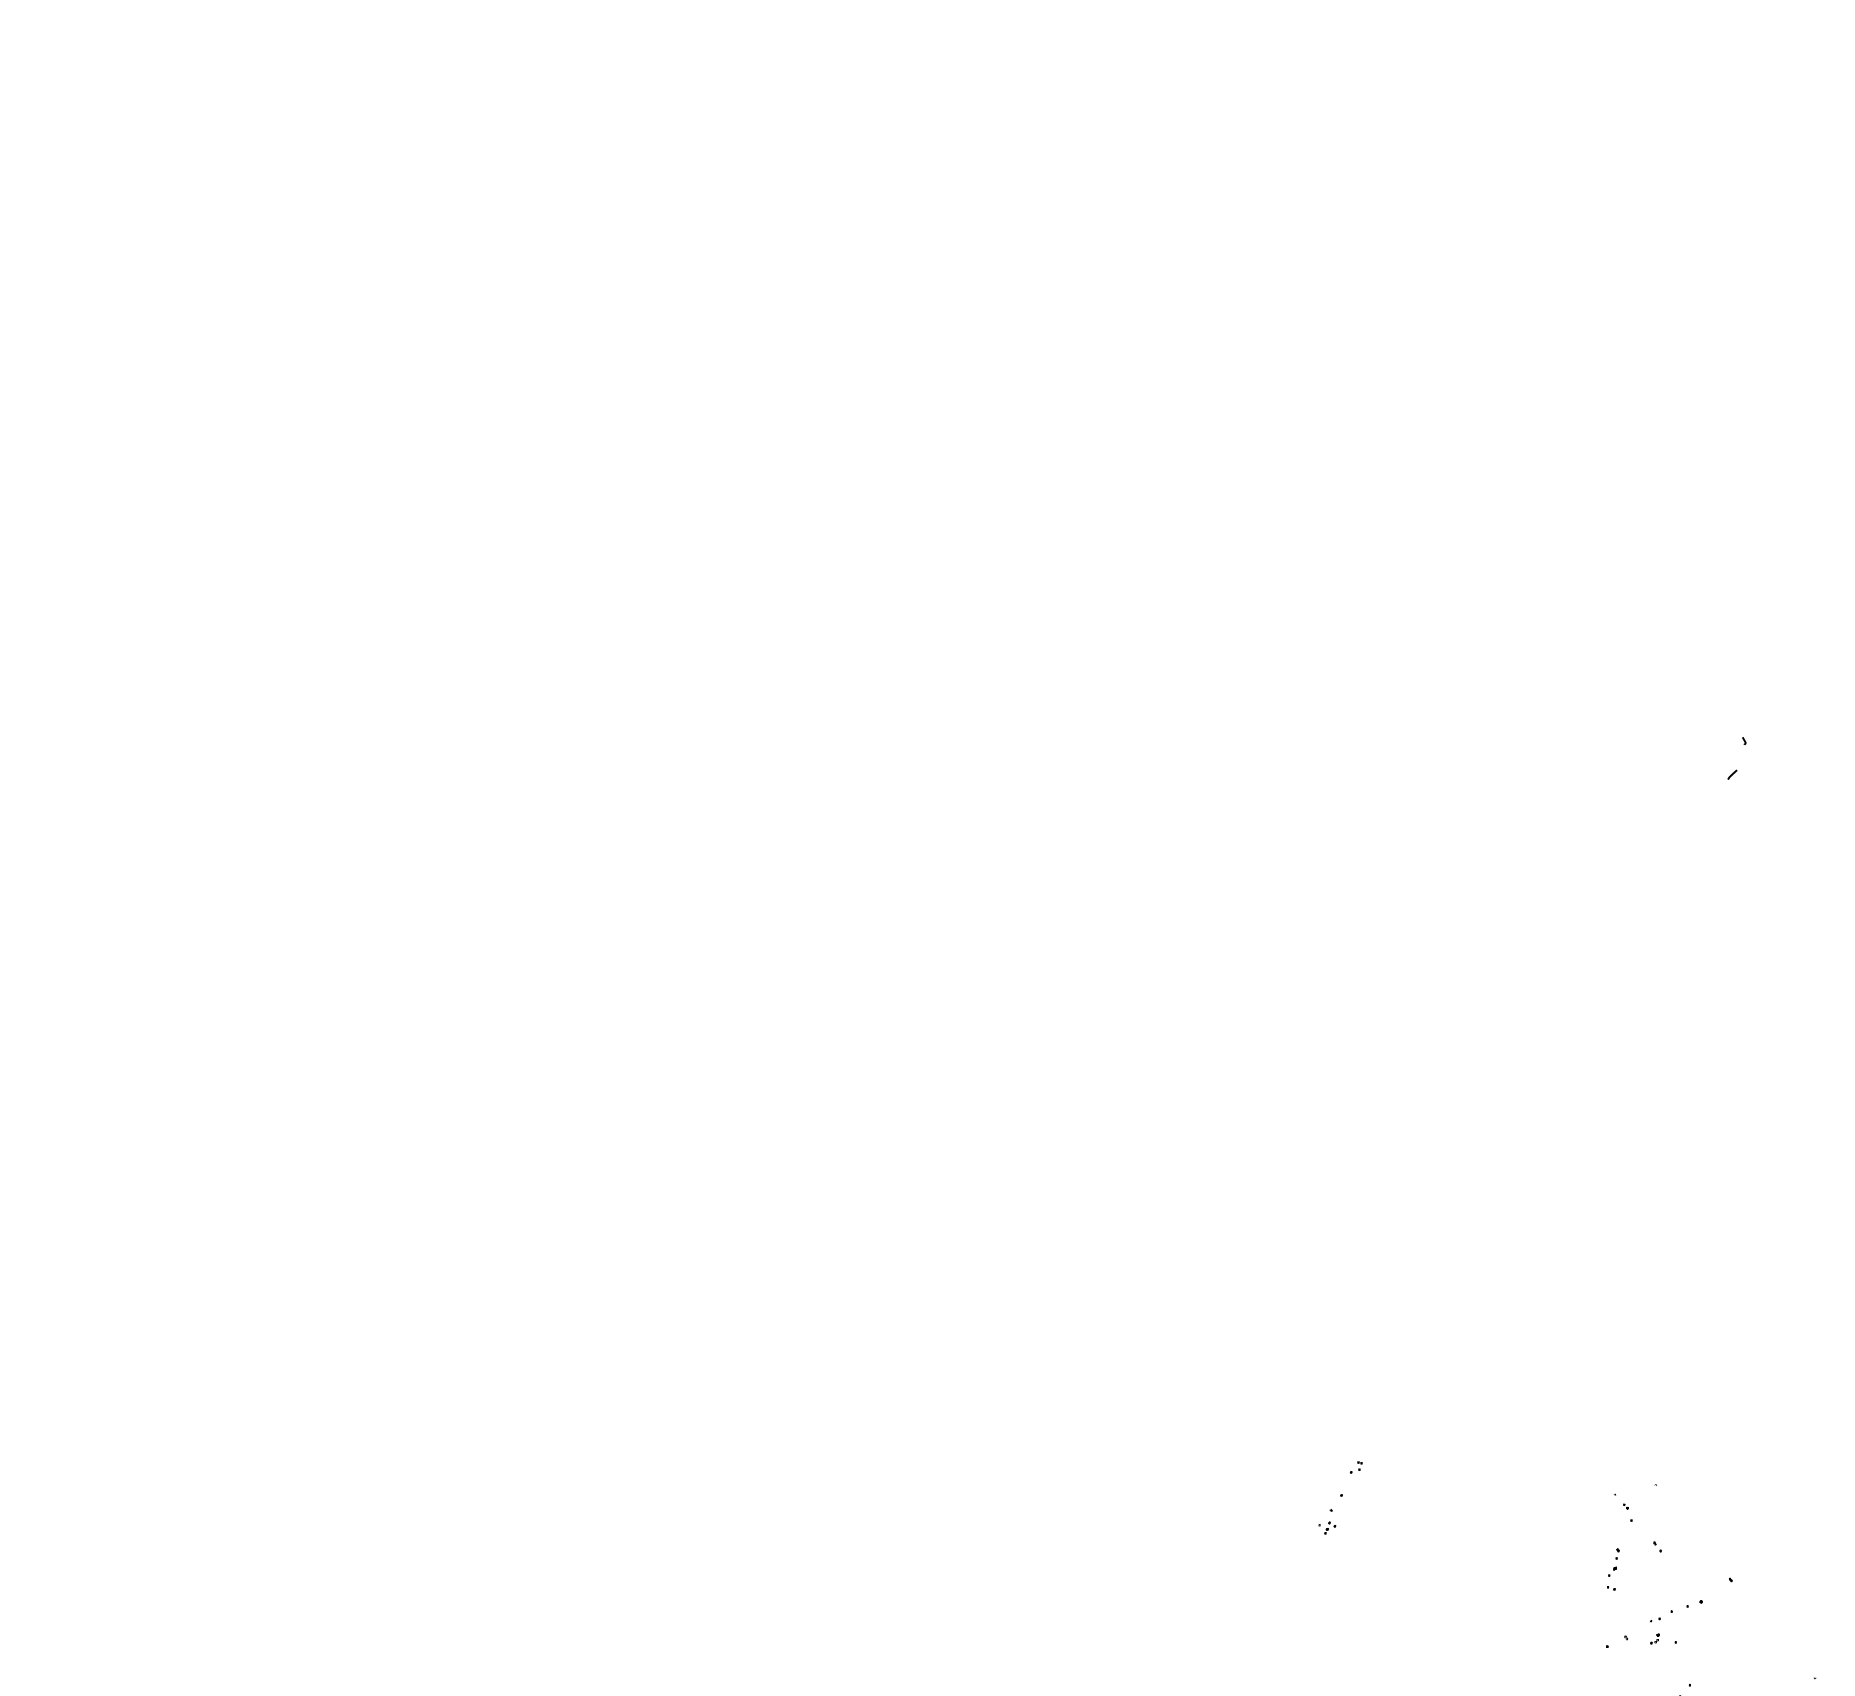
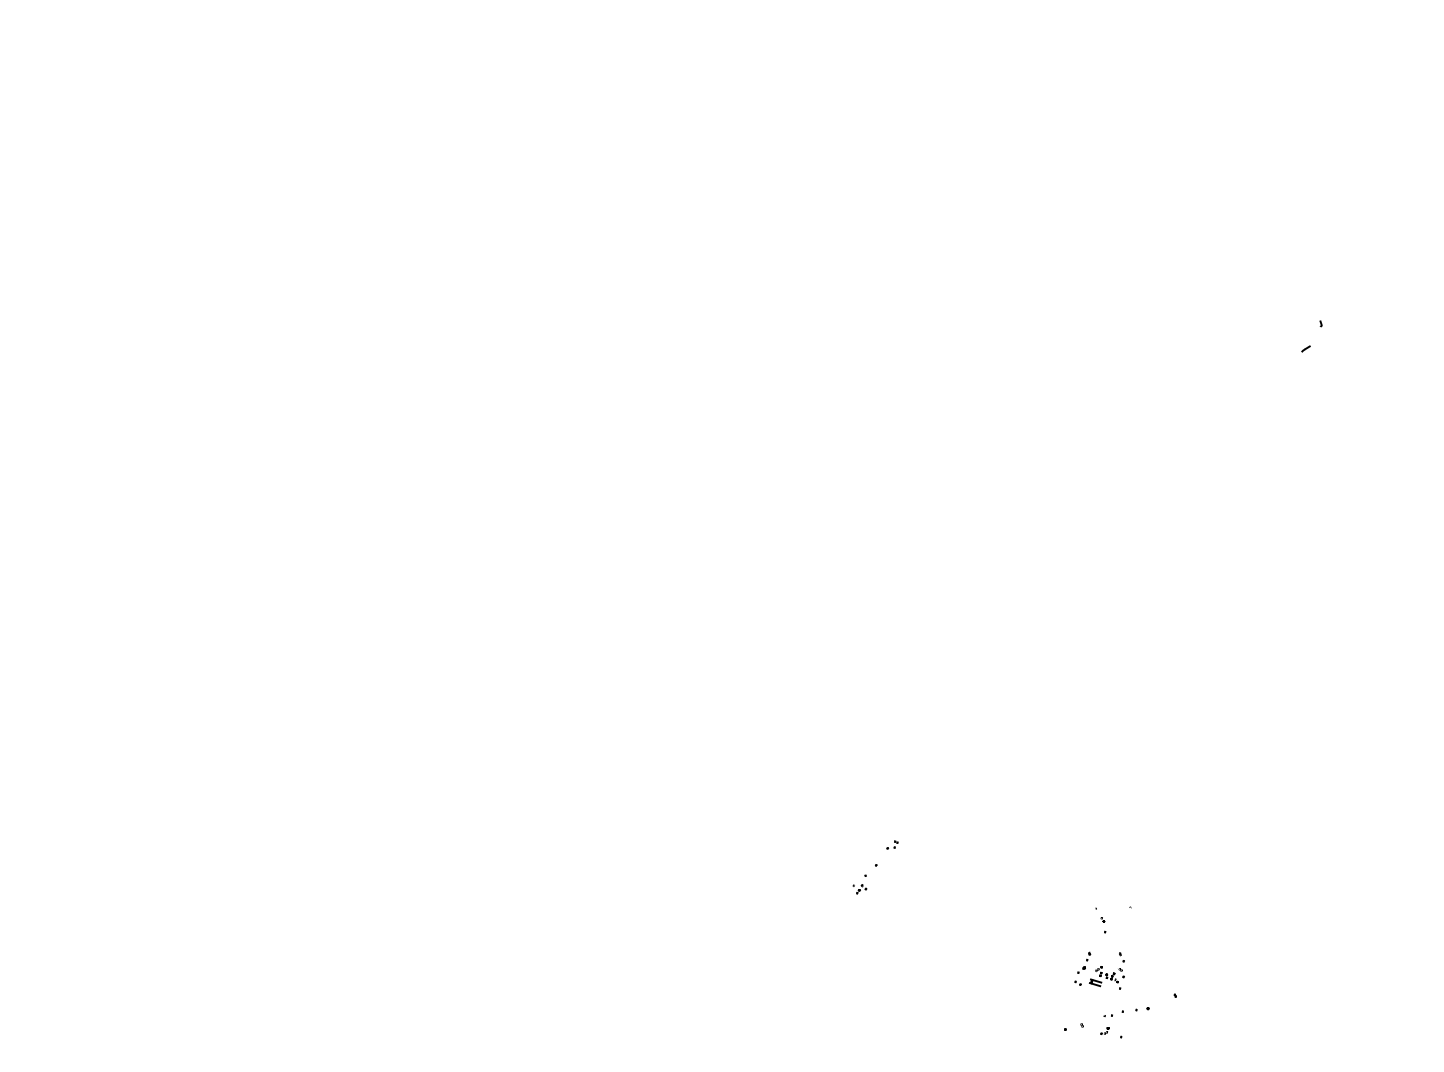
part: (1644, 1573) -> (1107, 976), added

